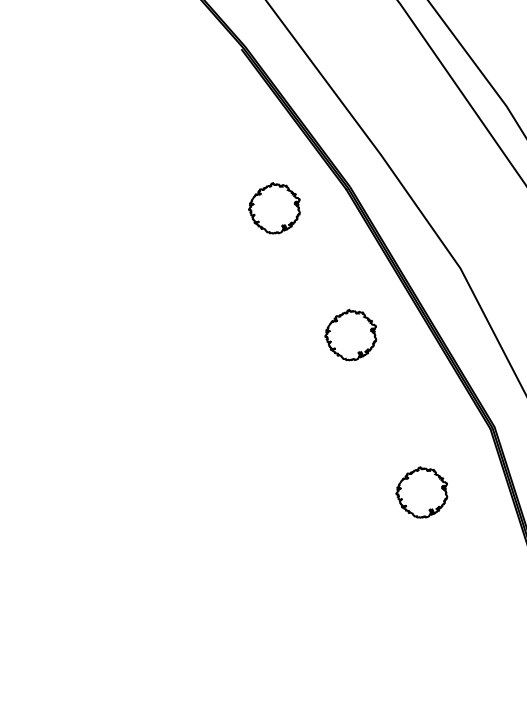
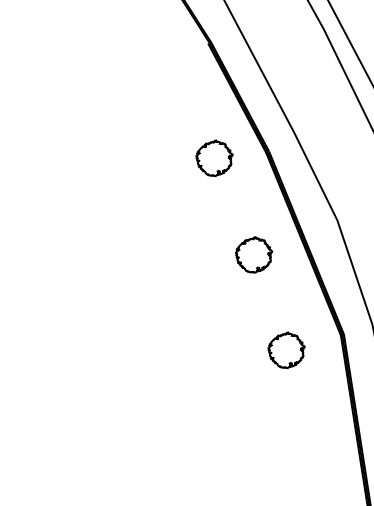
part: (422, 492) -> (286, 350), moved

